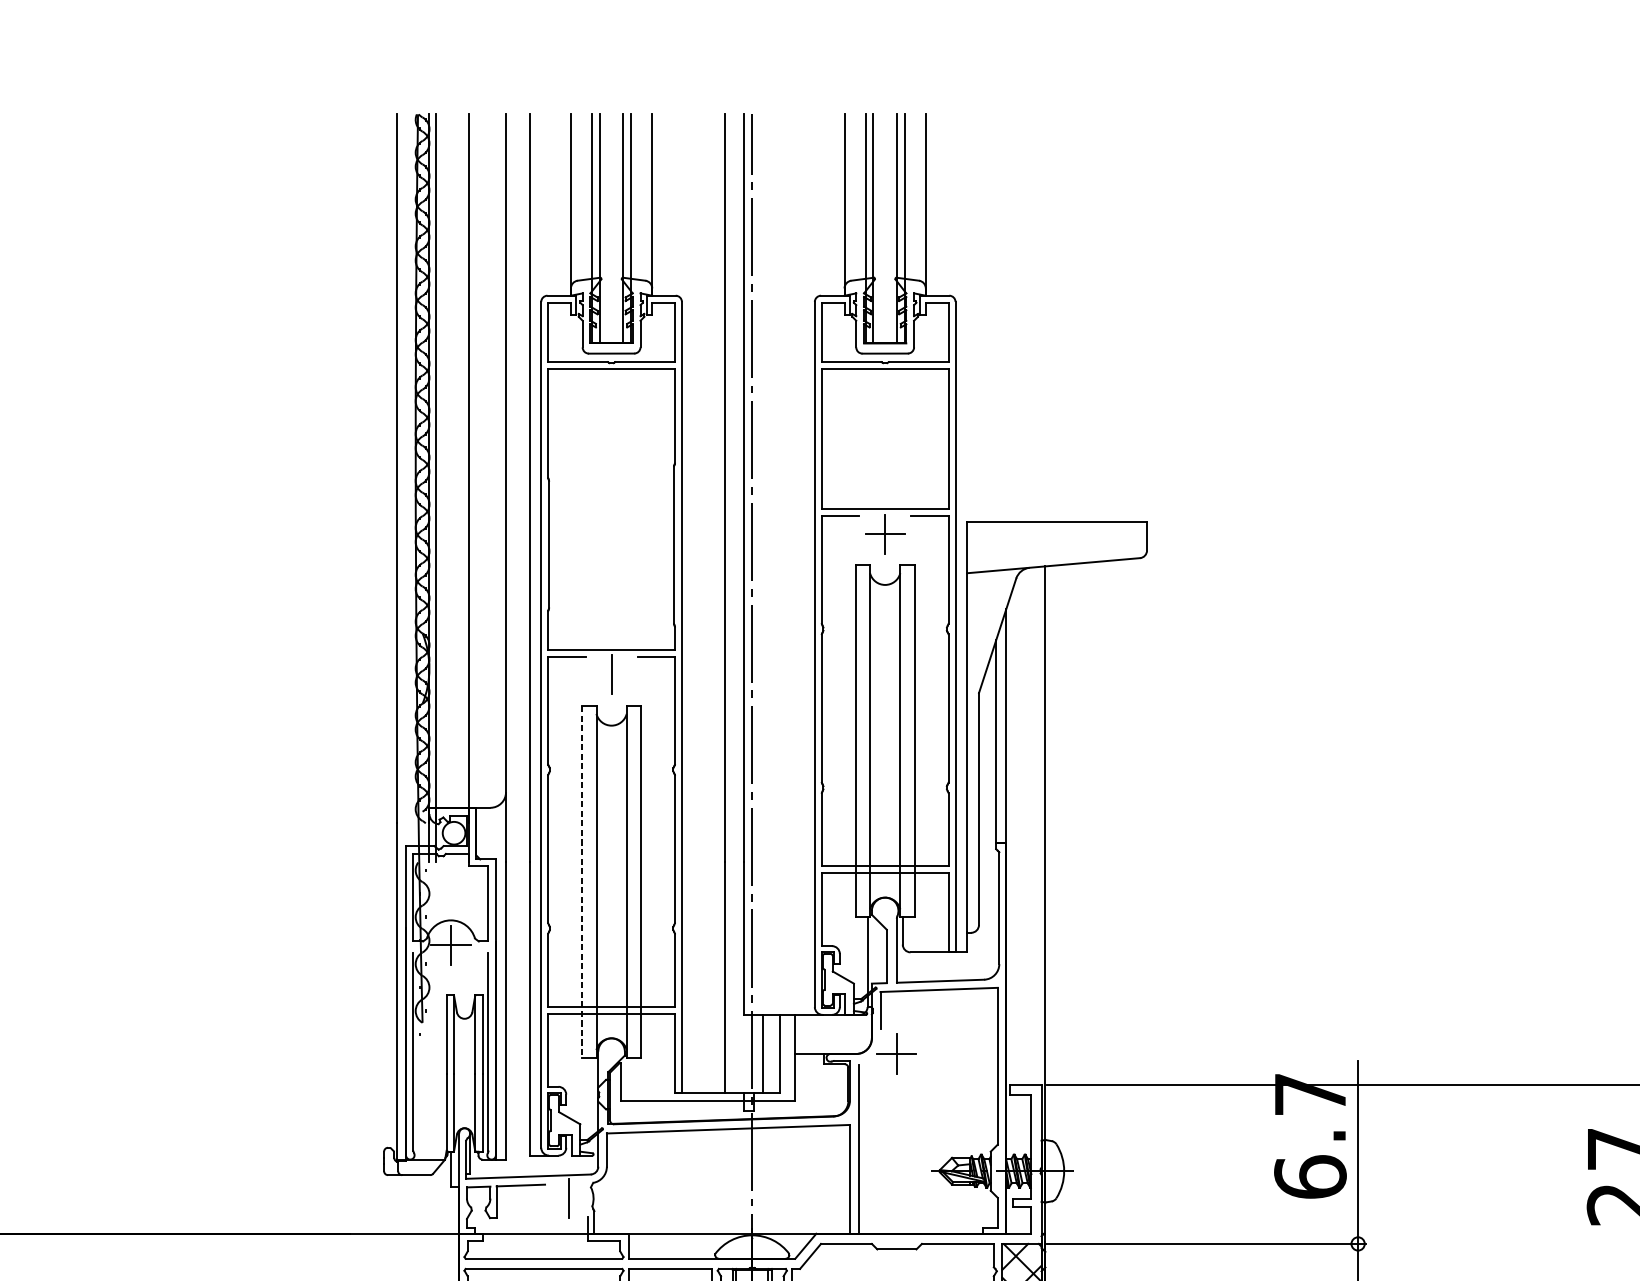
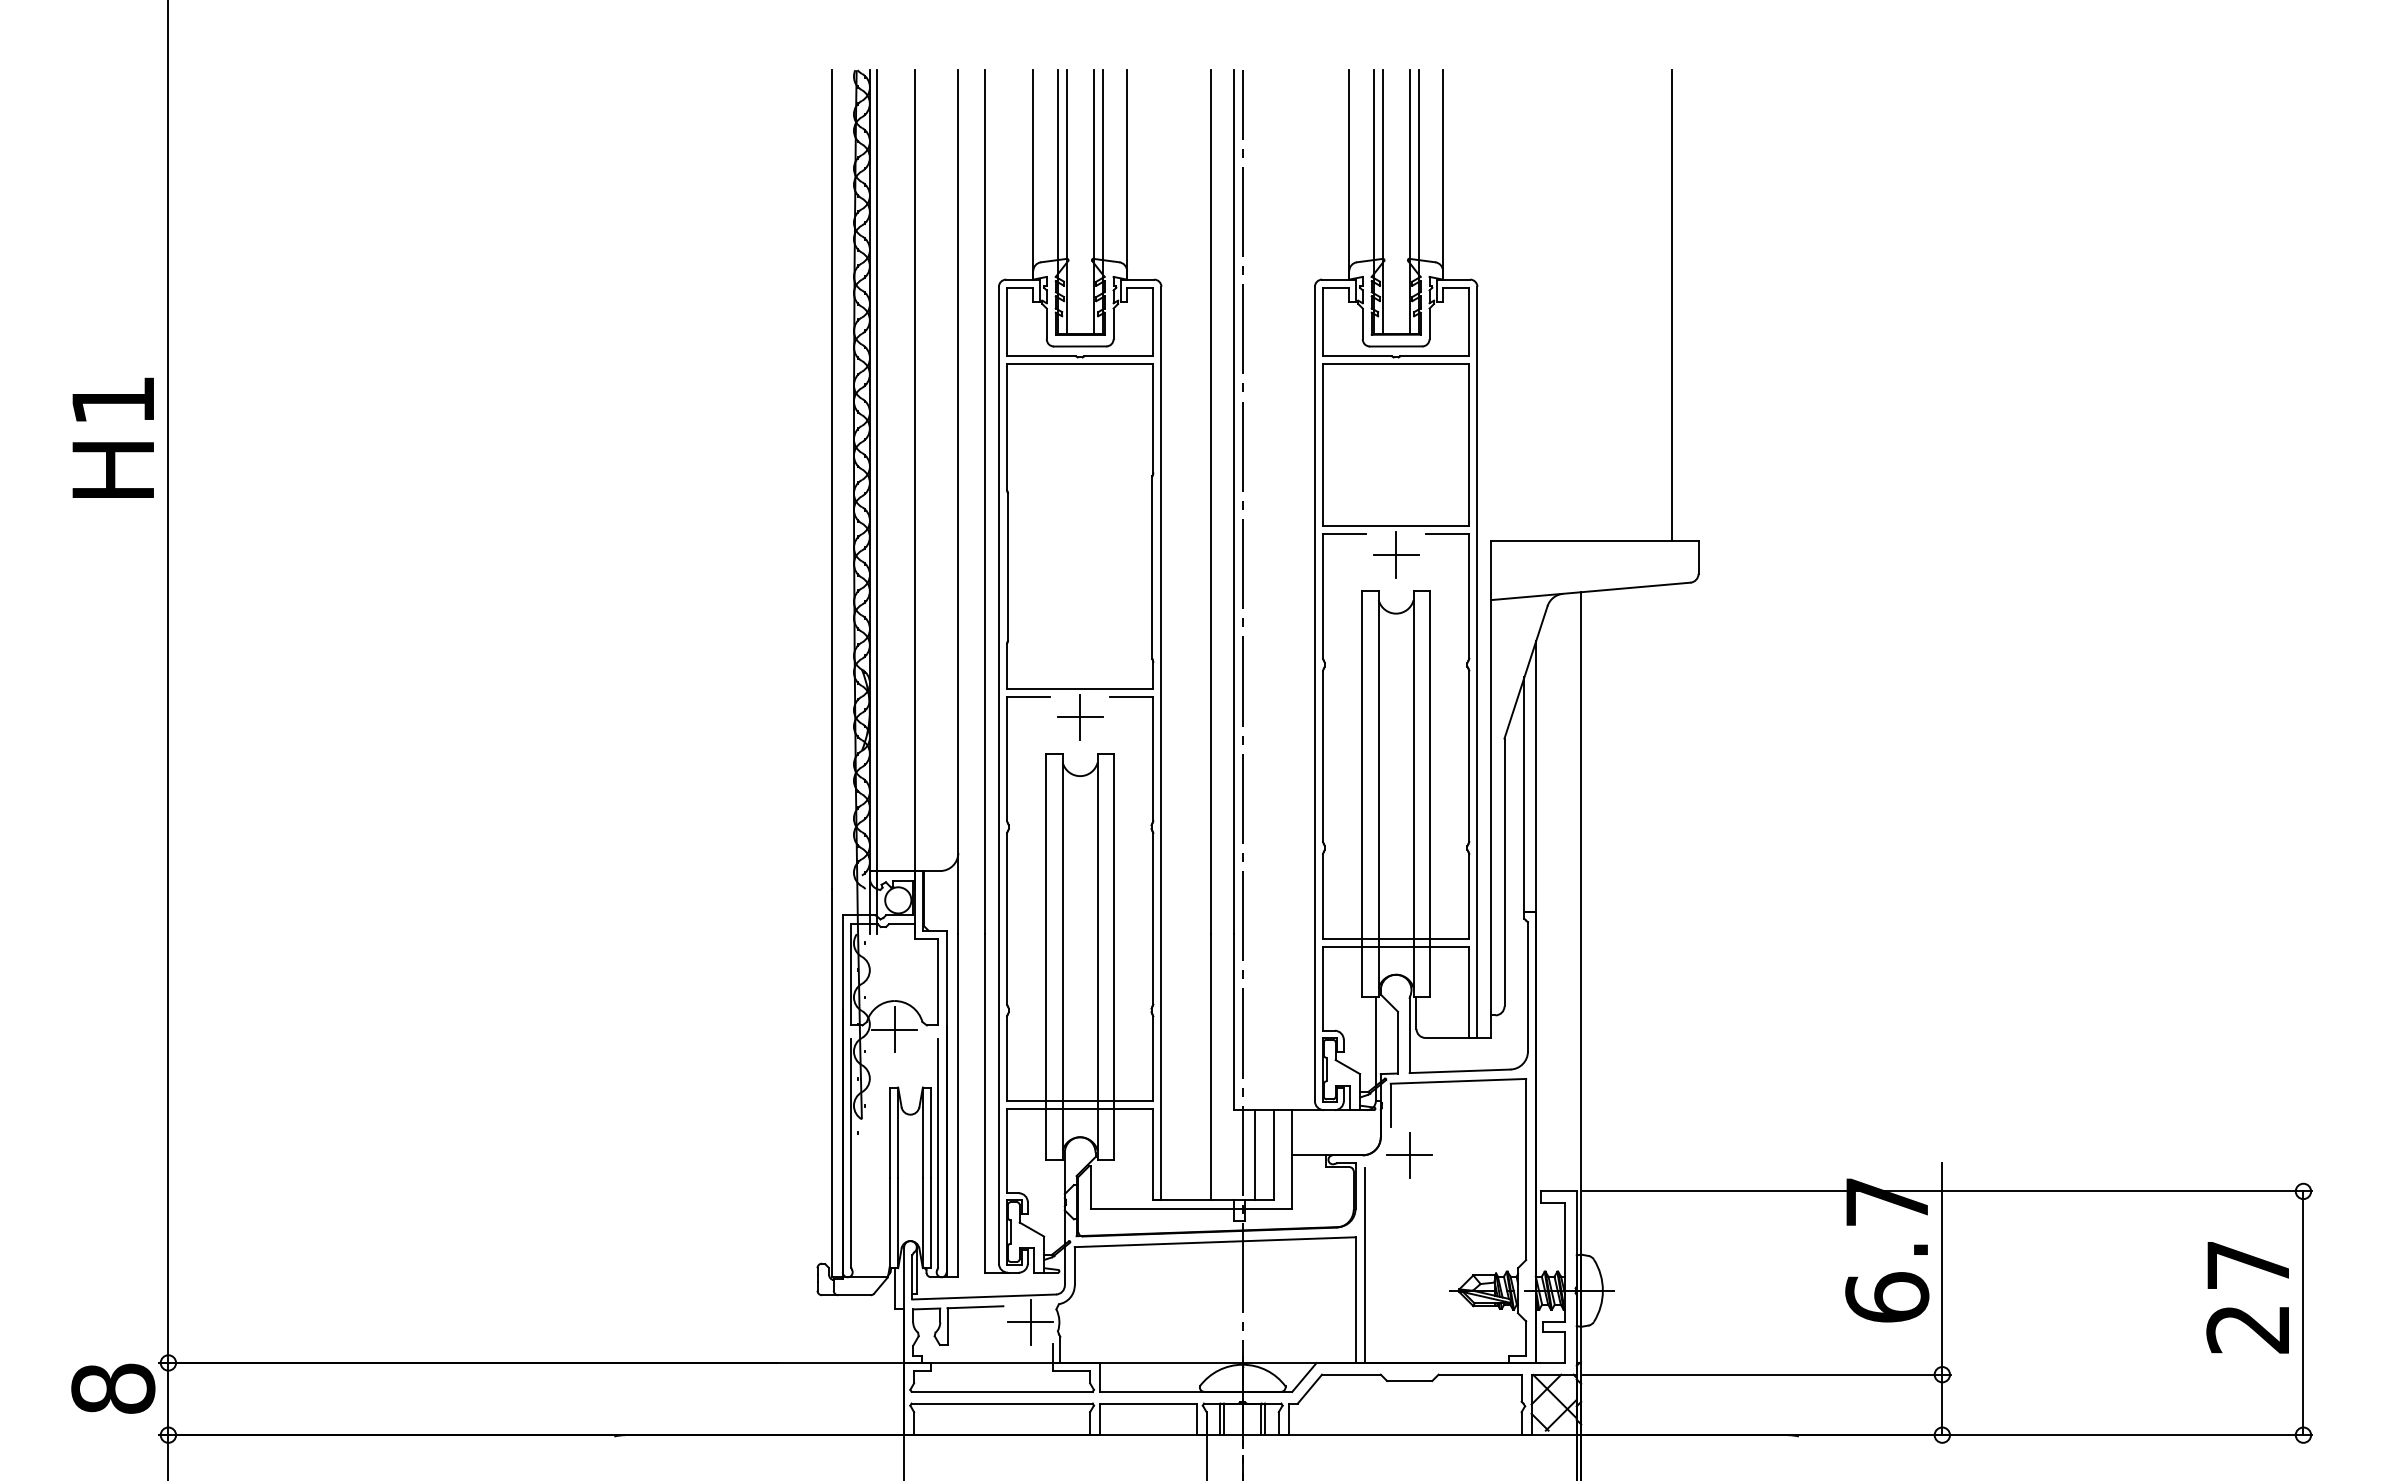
line: (1123, 318) -> (1671, 305), added
line: (610, 674) -> (1079, 717), added
line: (582, 882) -> (1046, 957), dashed -> solid
line: (568, 1198) -> (1030, 1322), added

